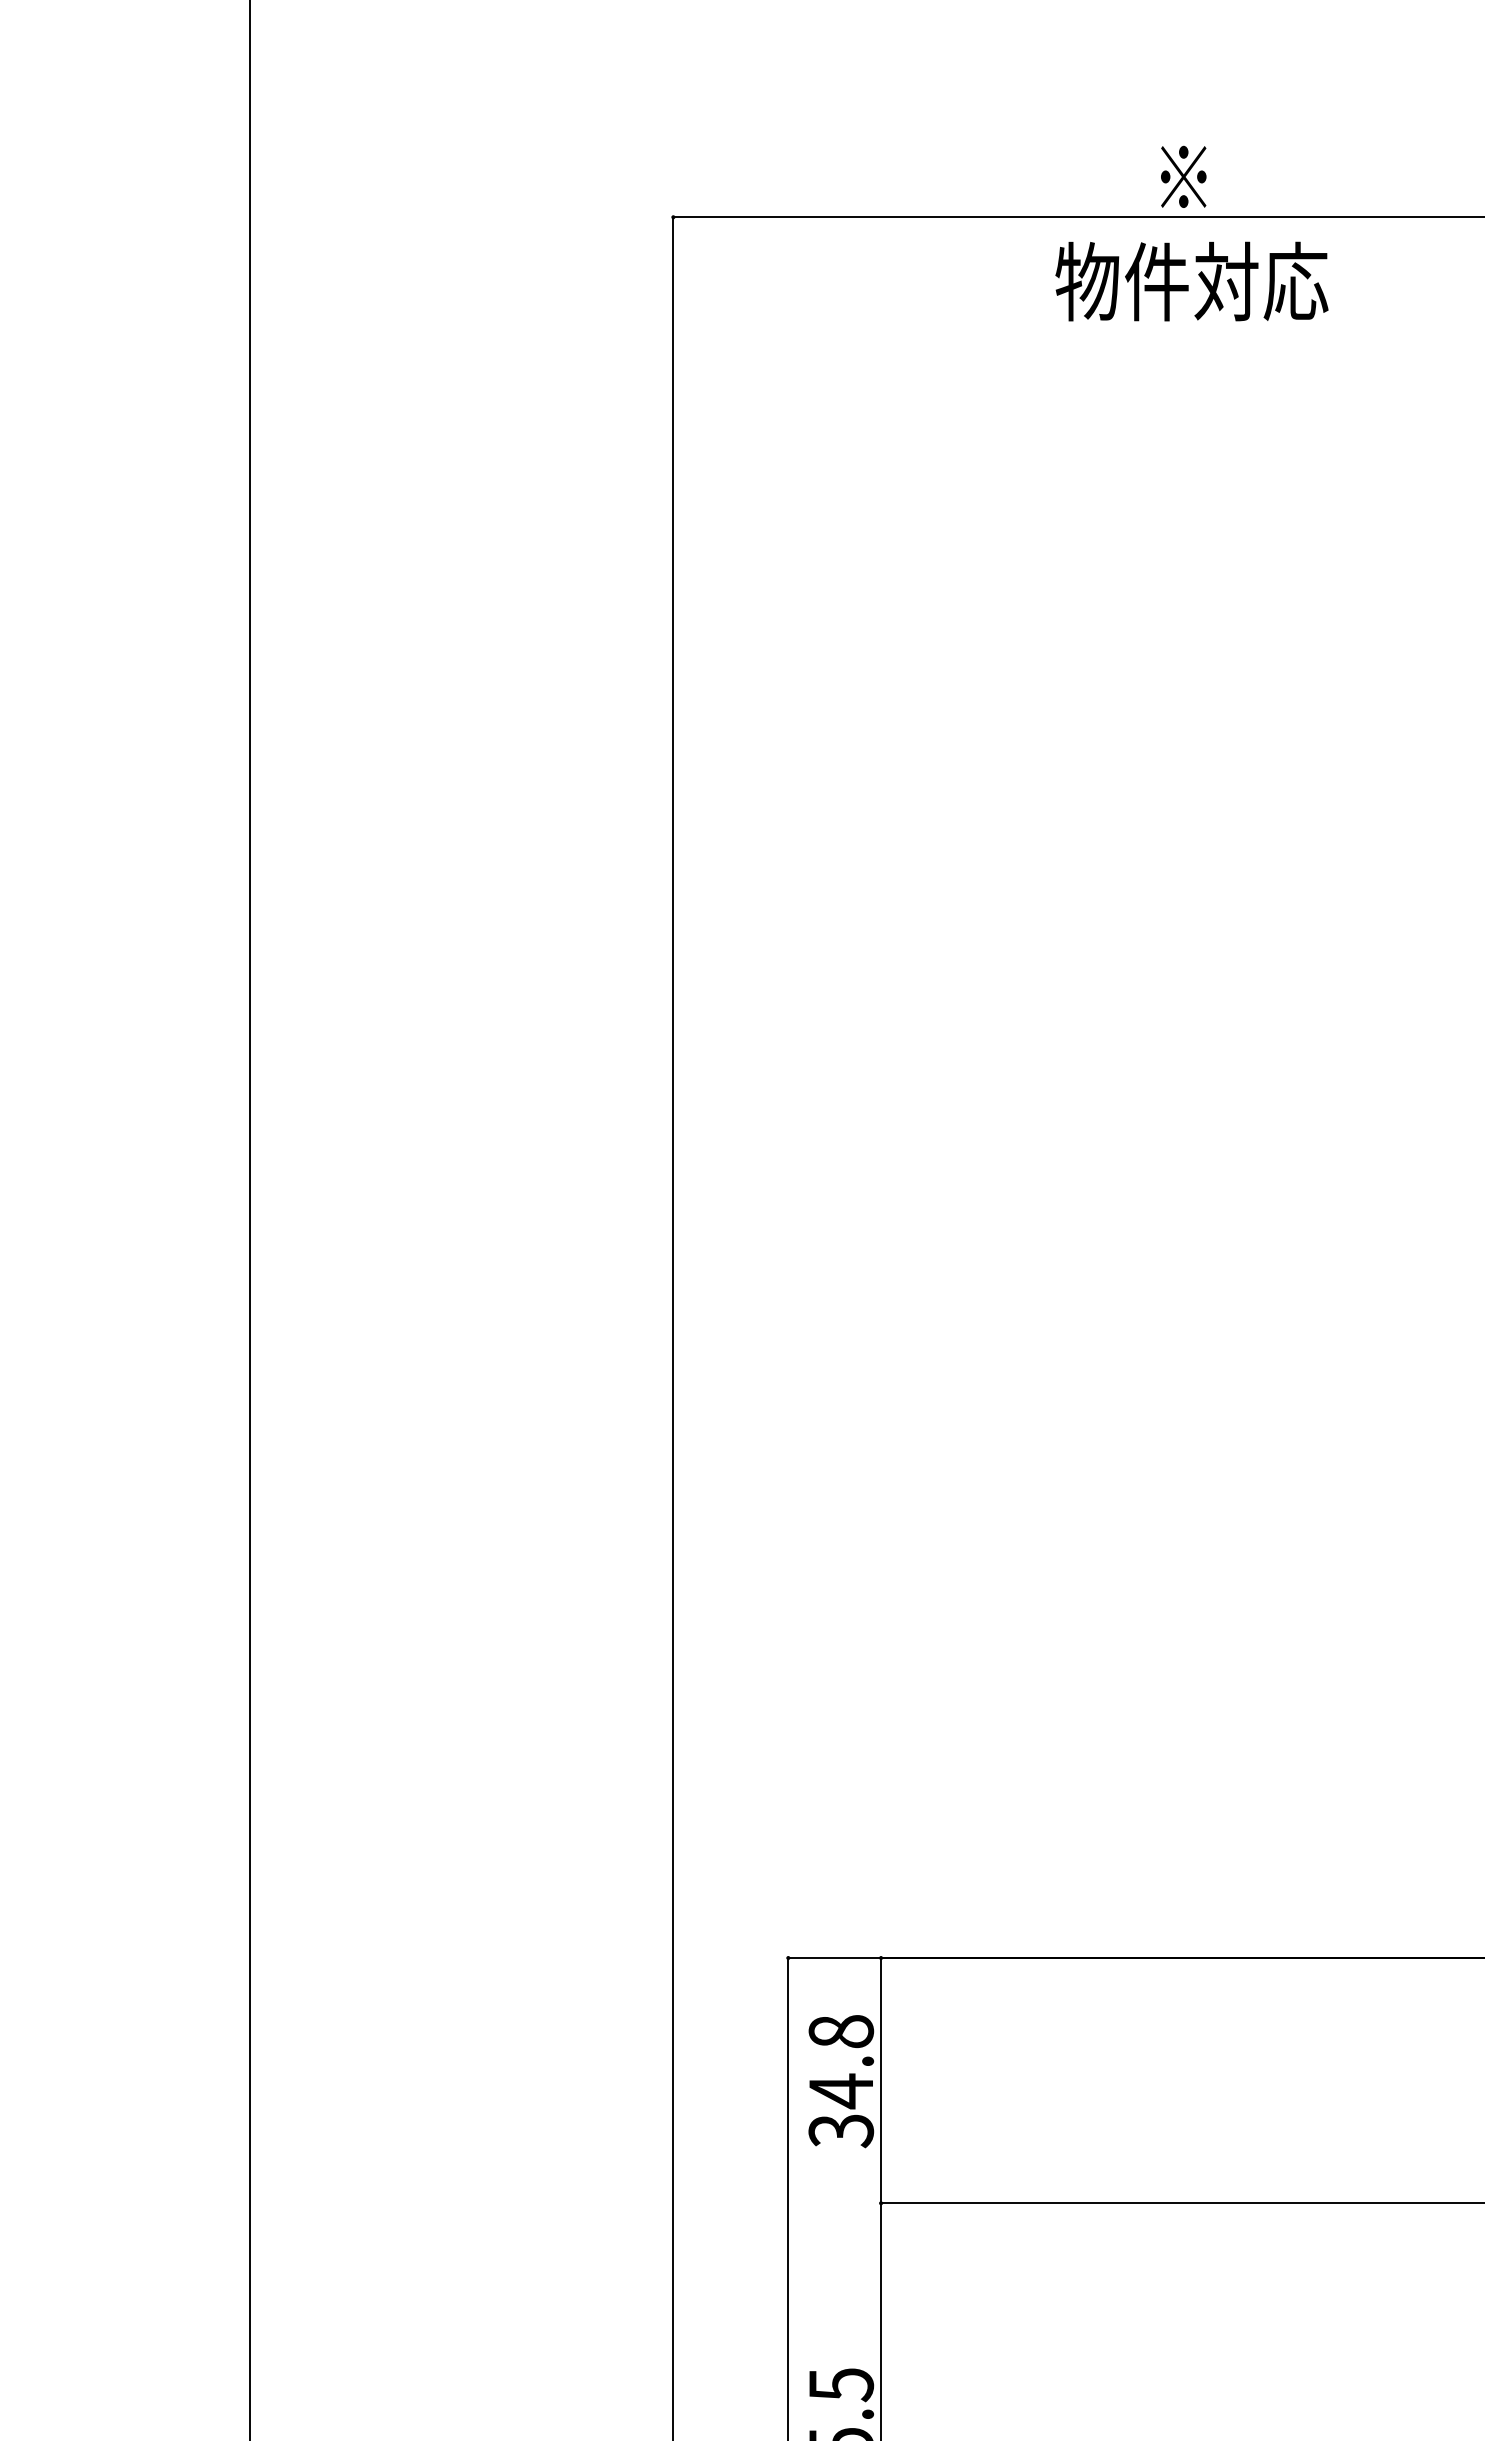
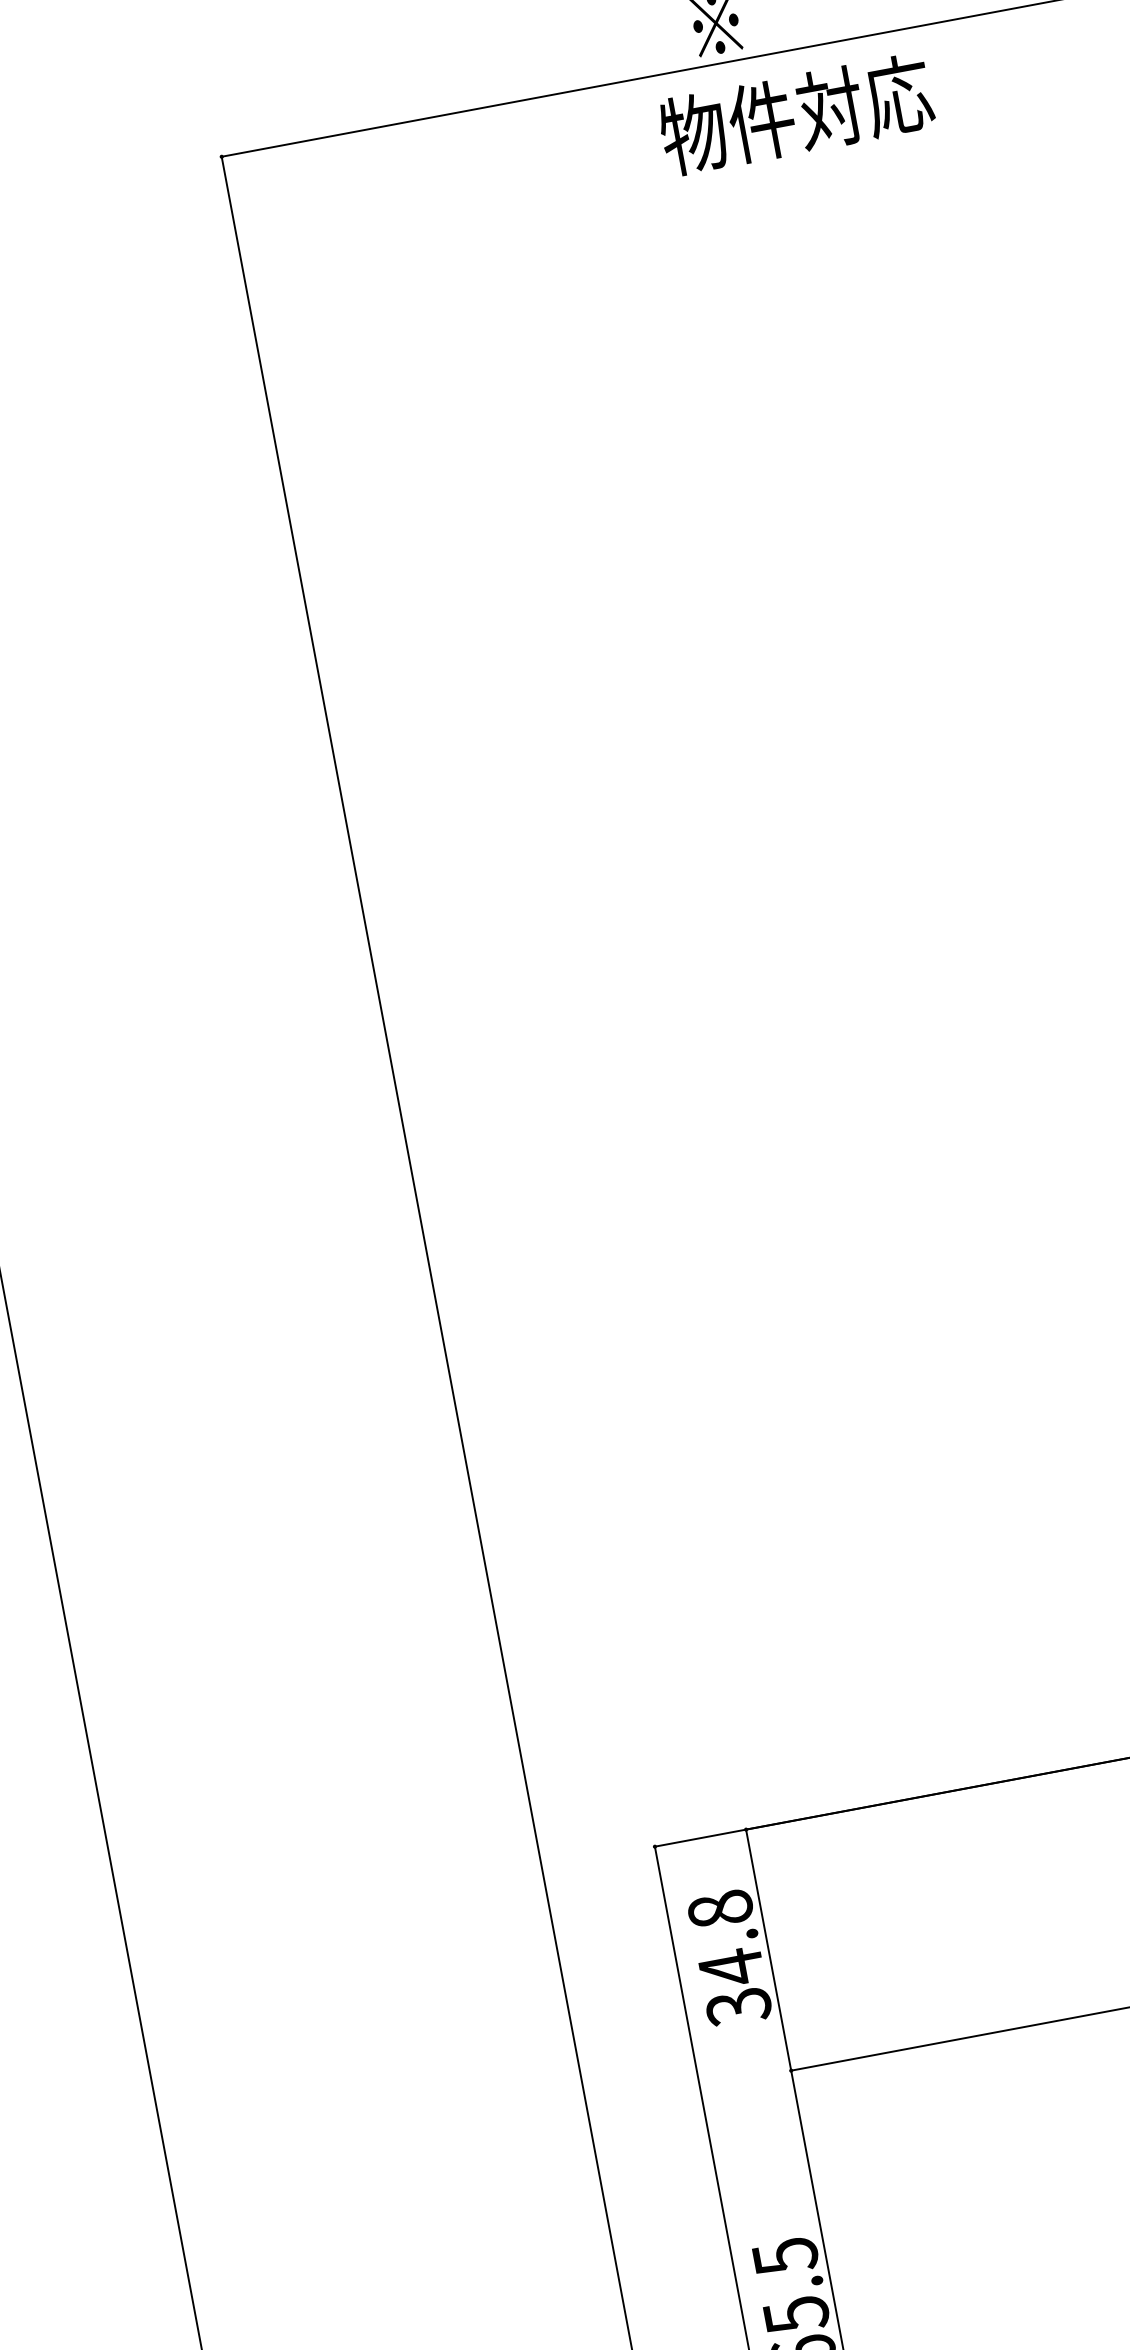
text: (1191, 281) -> (795, 114), moved

